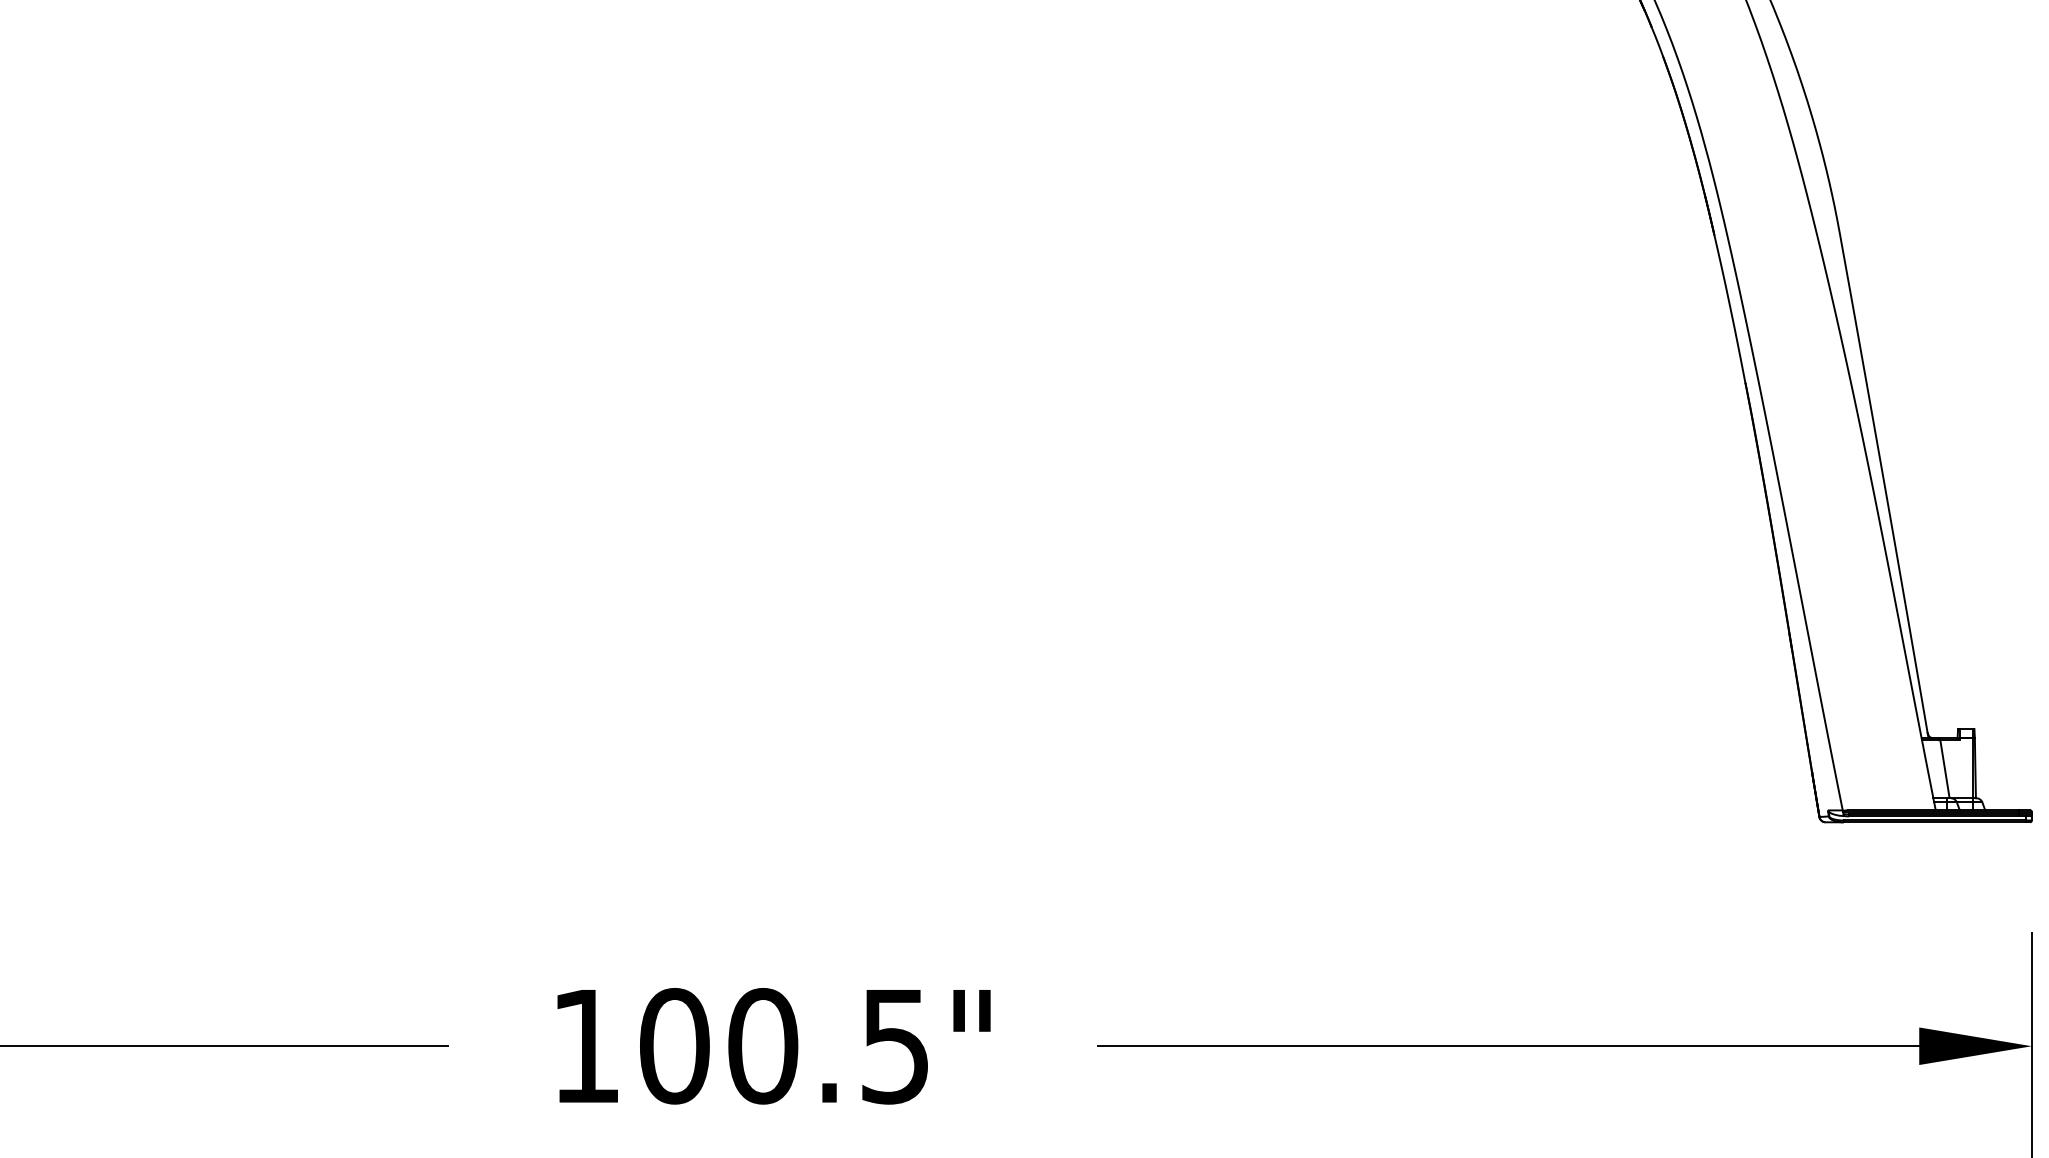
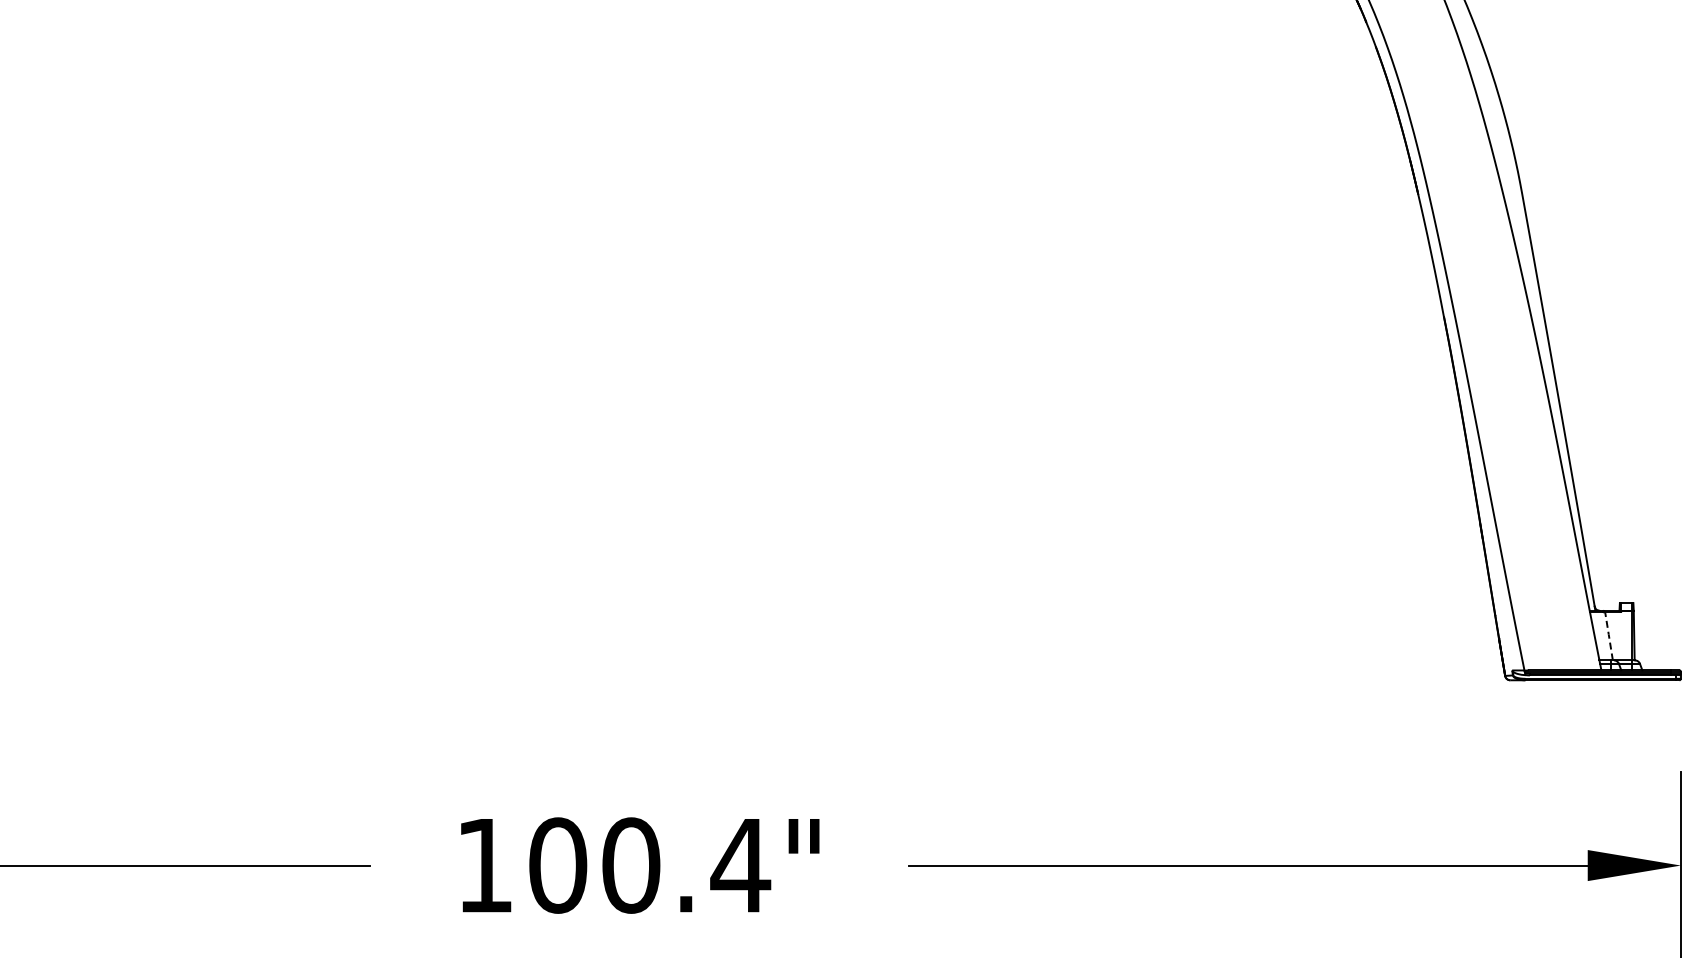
line: (1944, 768) -> (1608, 635), solid -> dashed
text: (895, 1047) -> (740, 866), 100.5" -> 100.4"

